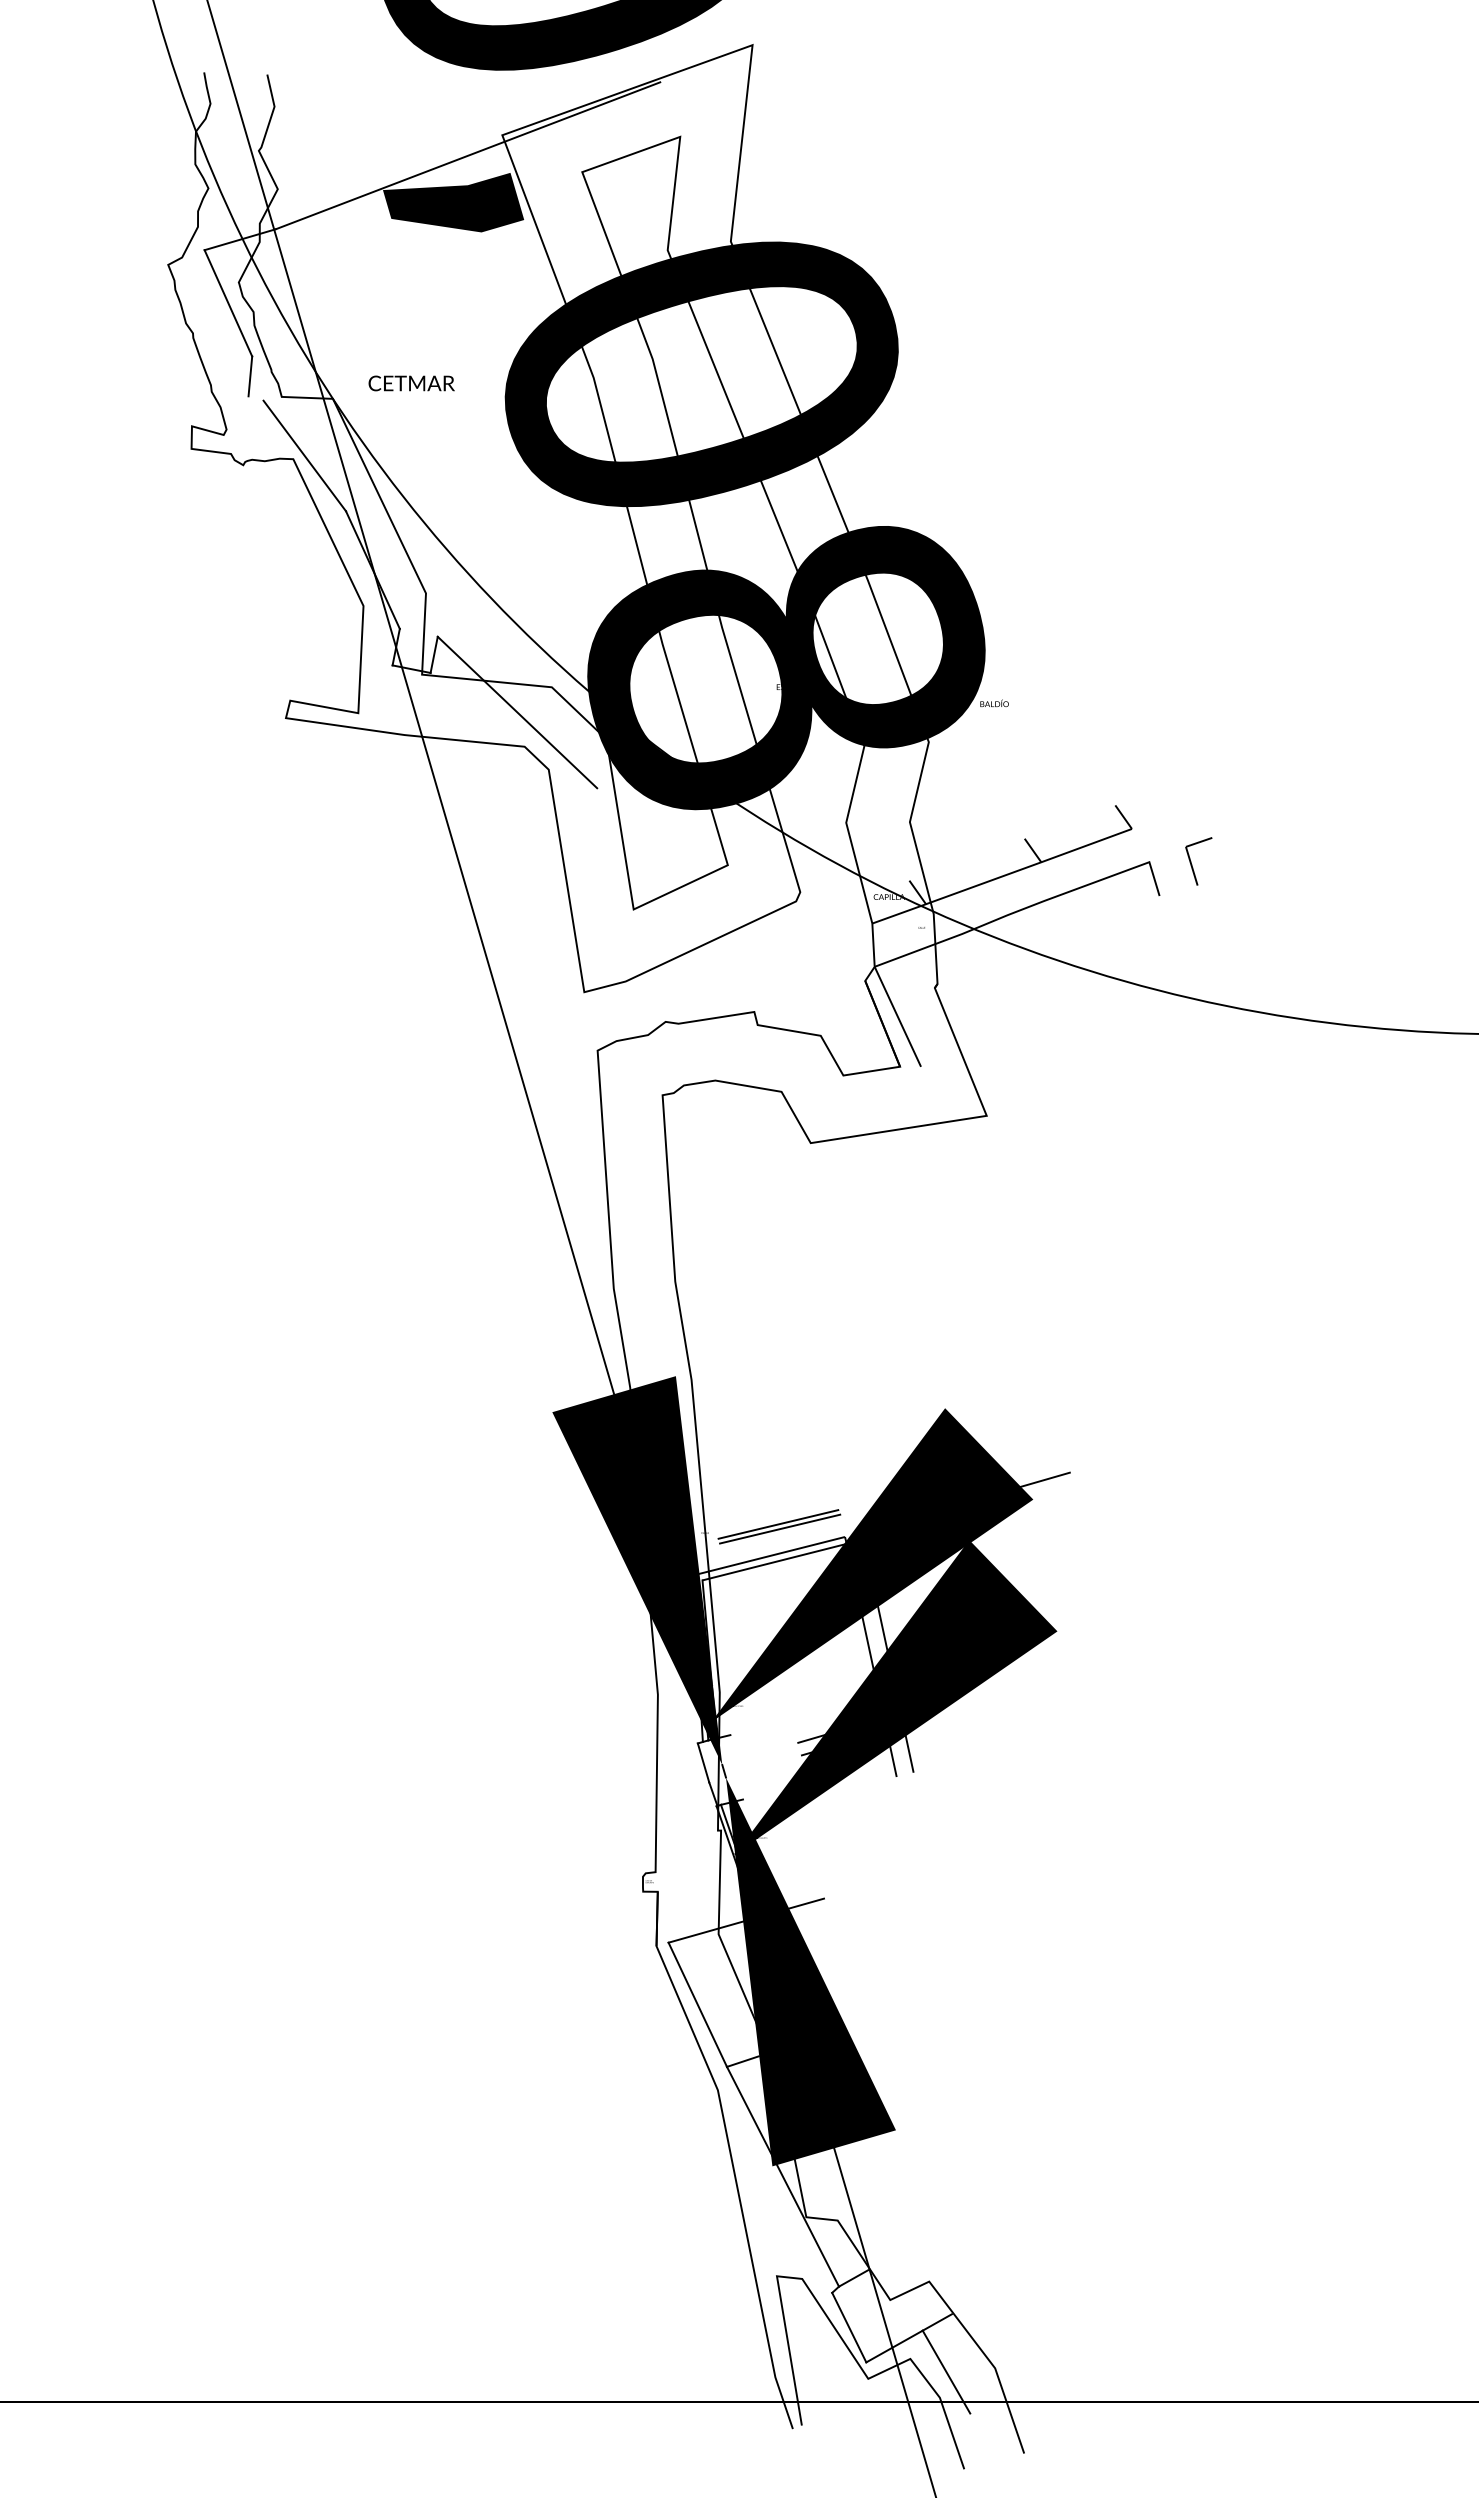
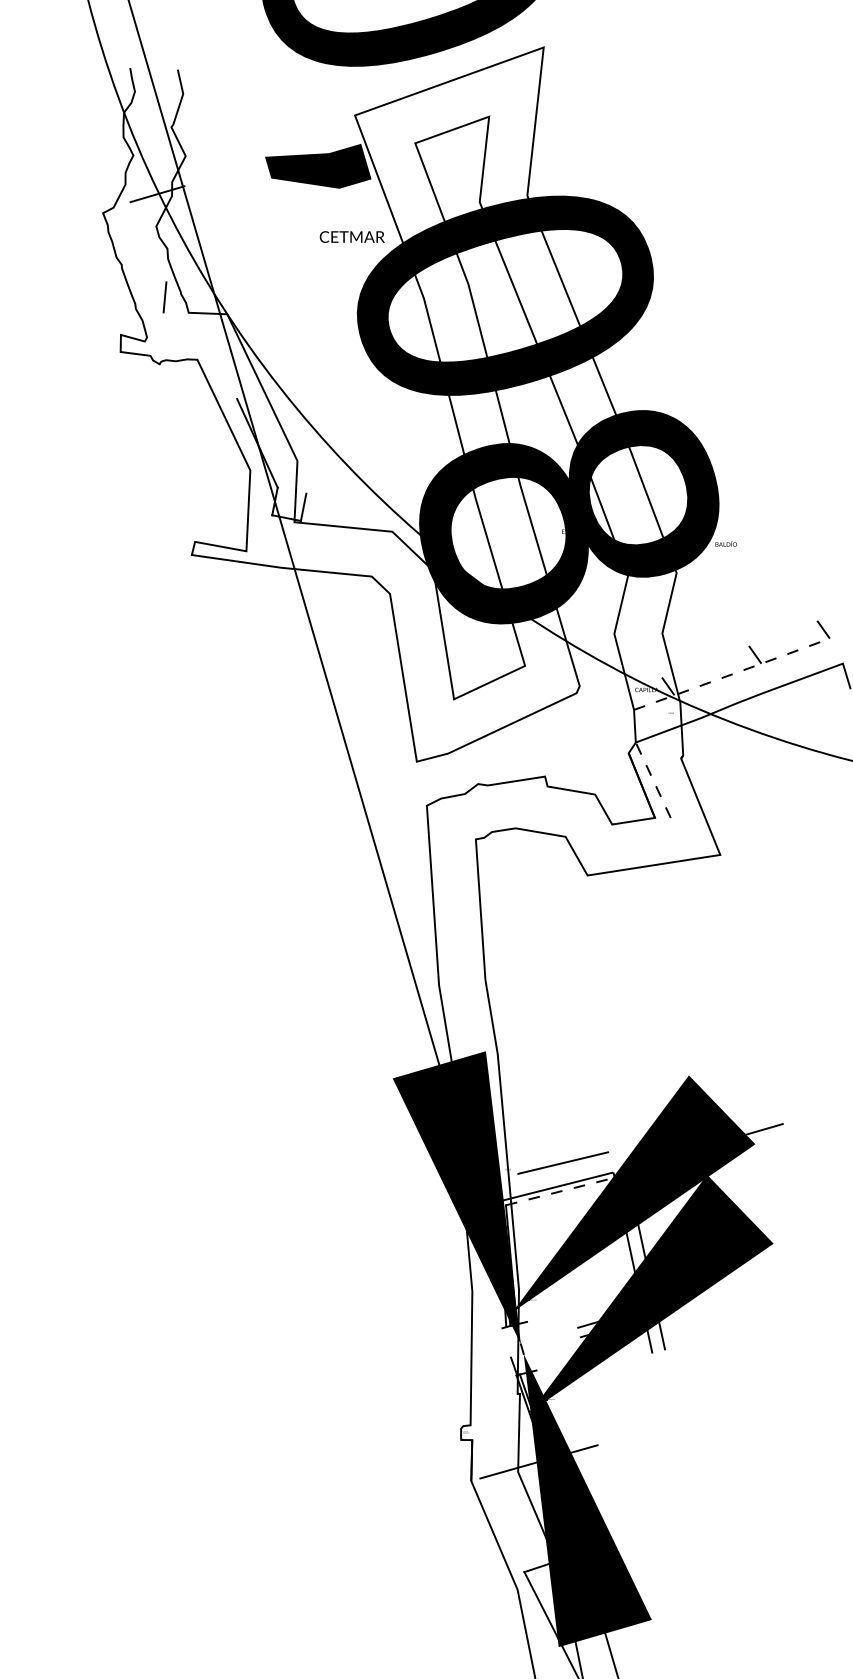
line: (468, 155) -> (329, 130), removed
line: (228, 303) -> (148, 242), removed
text: (411, 383) -> (352, 237), moved
line: (304, 455) -> (205, 356), removed
line: (517, 712) -> (366, 550), removed
line: (1001, 876) -> (731, 674), solid -> dashed
line: (897, 1016) -> (653, 780), solid -> dashed
line: (780, 1528) -> (564, 1166), removed
line: (774, 1562) -> (560, 1191), solid -> dashed
line: (703, 1762) -> (506, 1342), removed
line: (697, 2004) -> (502, 1525), removed

